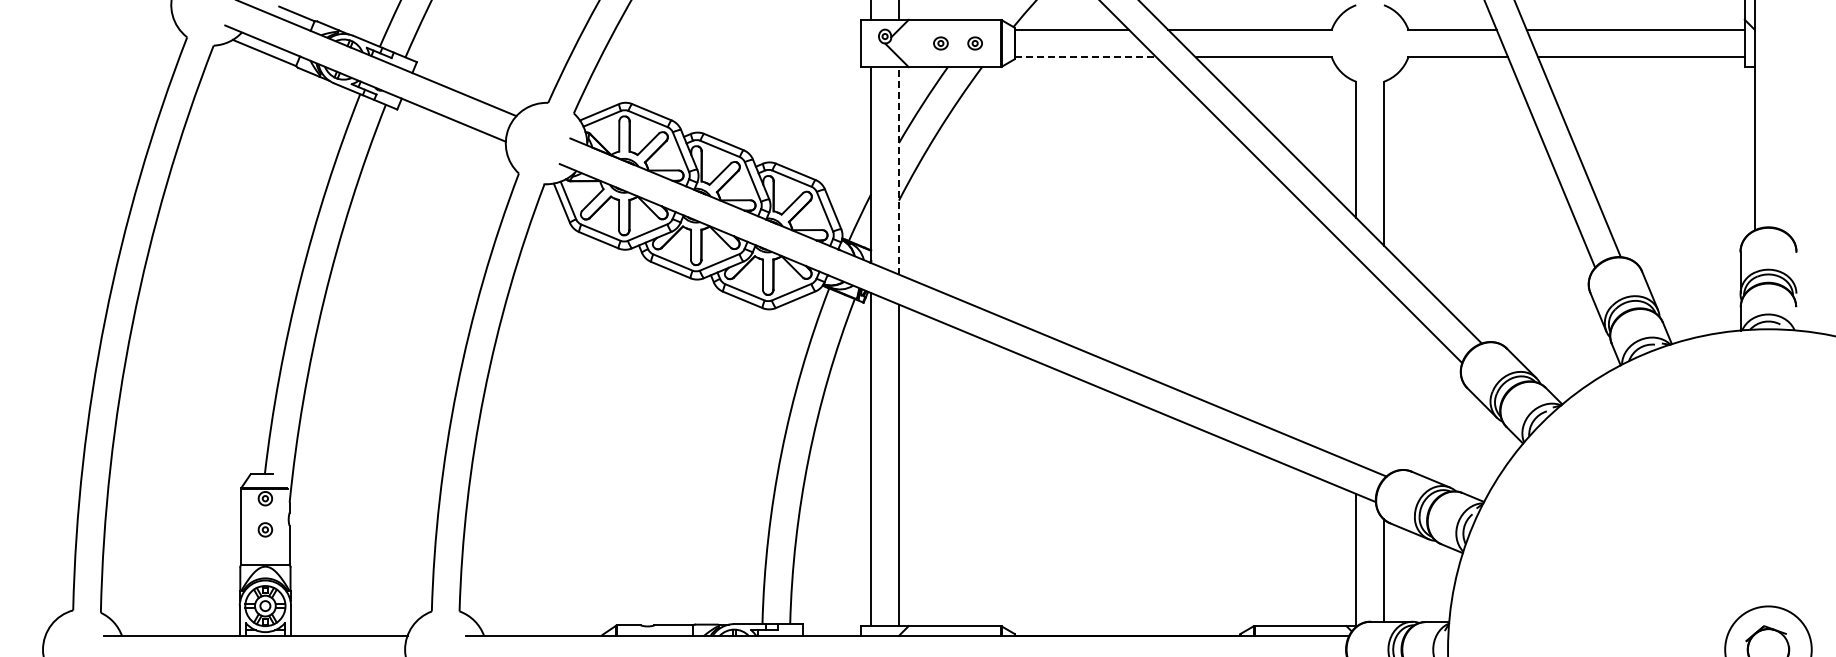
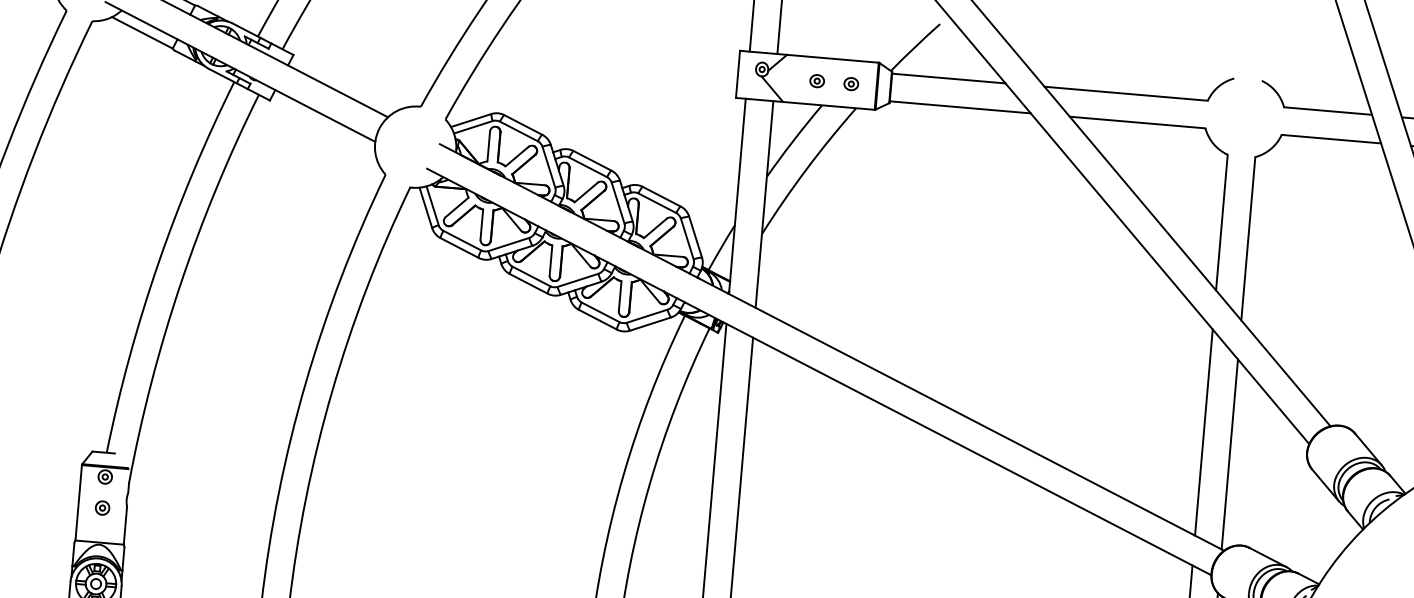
line: (1085, 57) -> (960, 107), dashed -> solid
line: (898, 170) -> (764, 204), dashed -> solid
line: (1356, 360) -> (1204, 432), added
line: (1383, 379) -> (1229, 453), added

